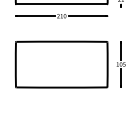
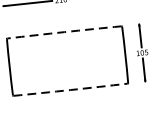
arc: (61, 41) -> (64, 31), solid -> dashed
arc: (61, 87) -> (70, 89), solid -> dashed

